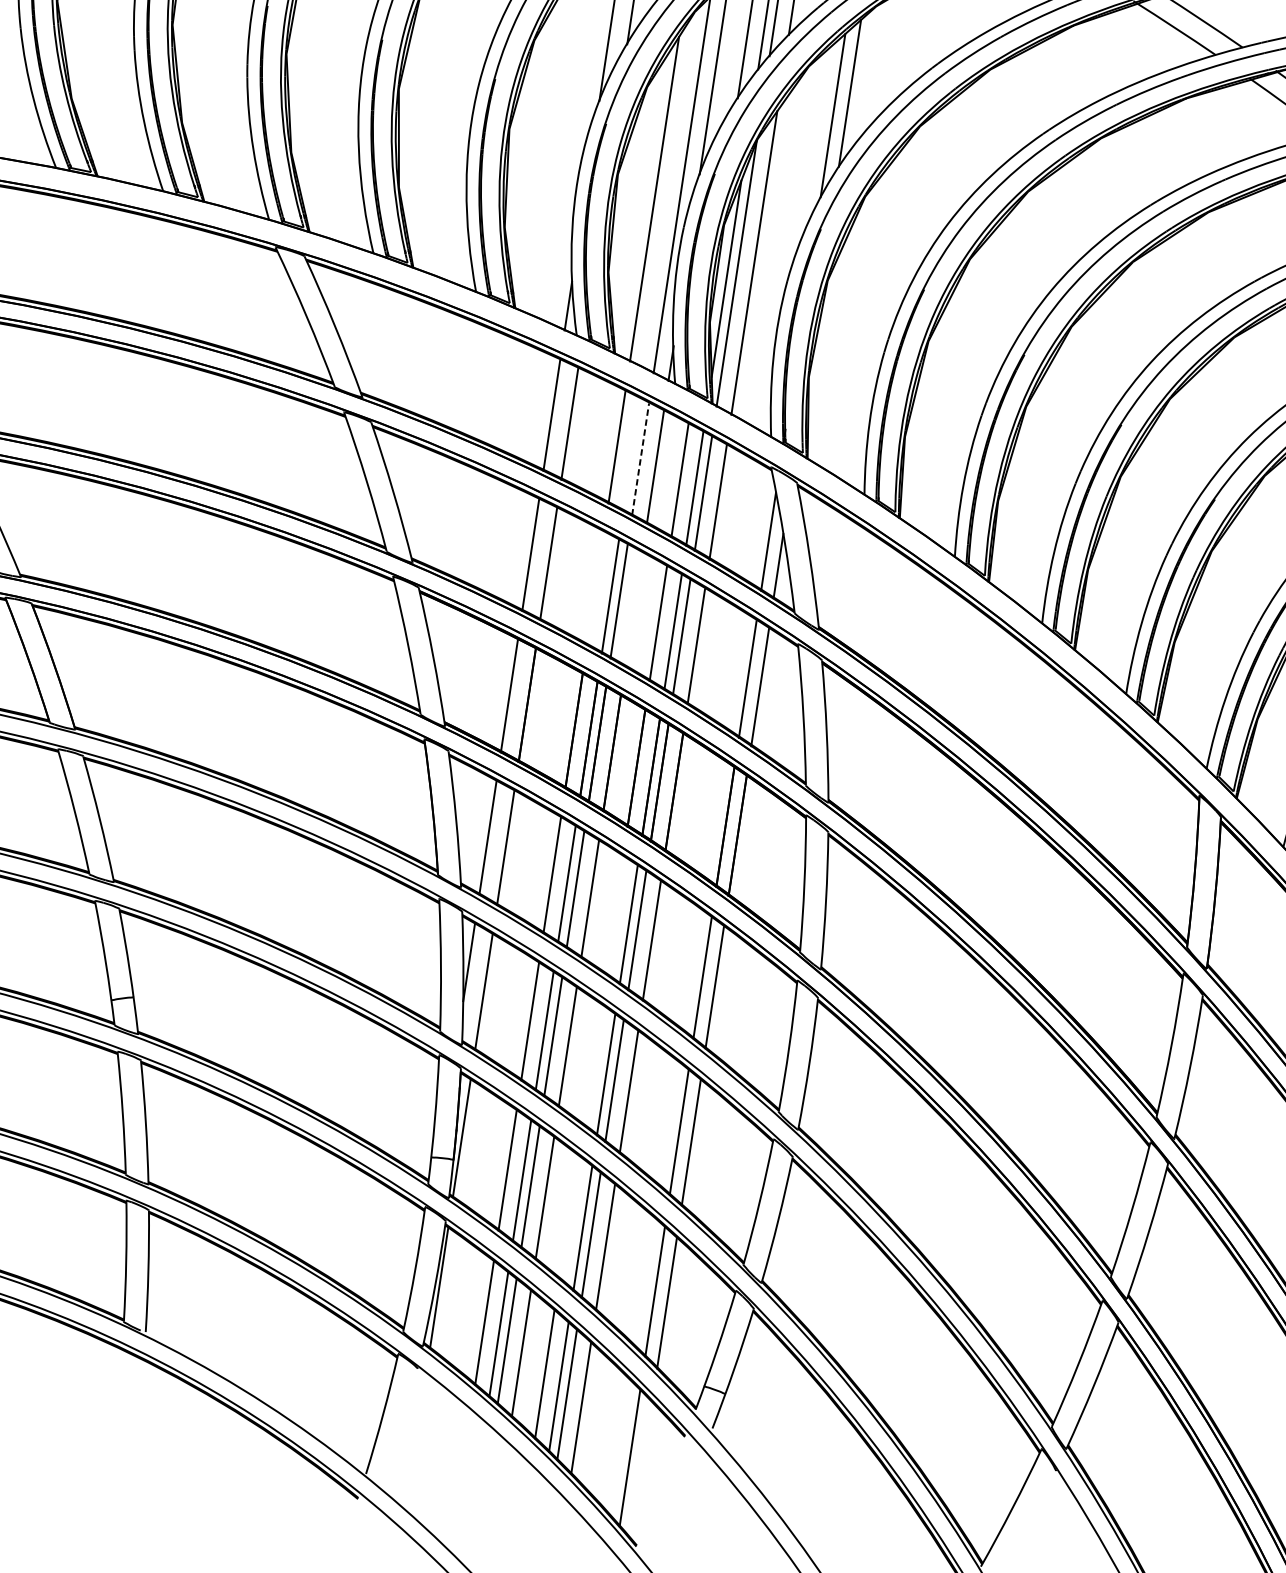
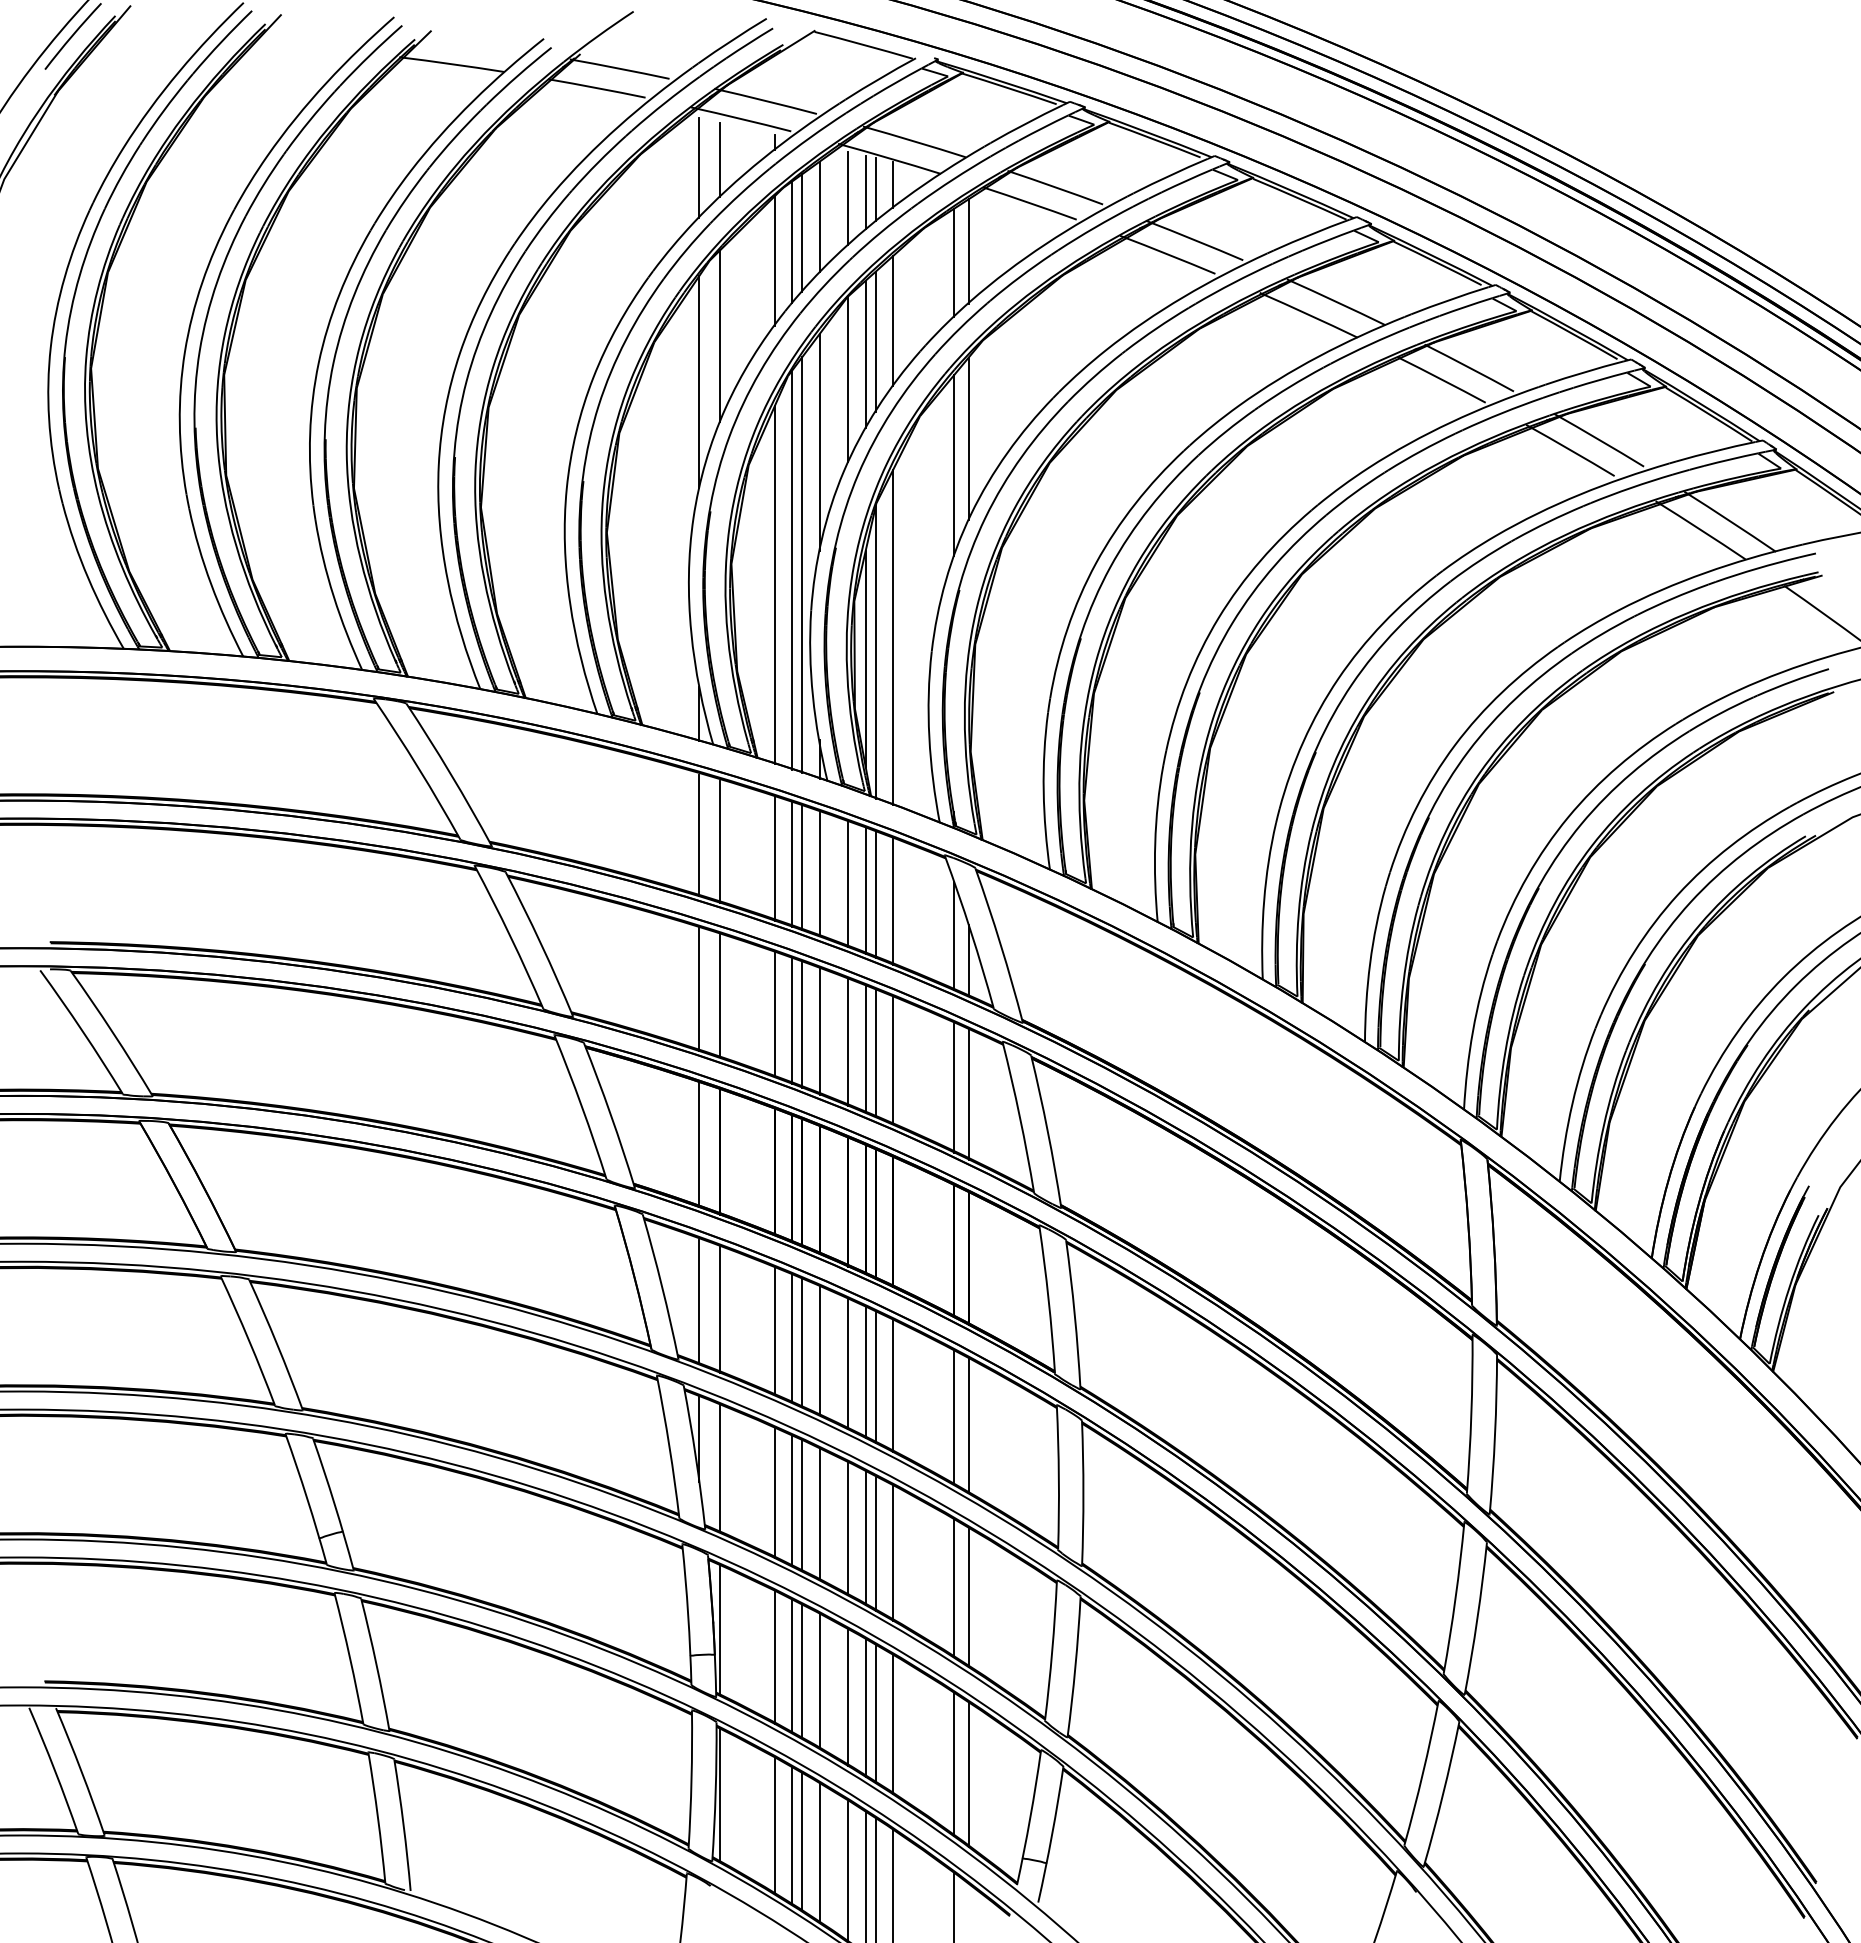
line: (672, 187) -> (792, 569), added
line: (632, 454) -> (792, 864), added
line: (640, 459) -> (802, 868), dashed -> solid
line: (595, 589) -> (774, 1015), added
line: (633, 609) -> (819, 1031), added
line: (614, 915) -> (848, 1364), added
line: (591, 1064) -> (848, 1529), added
line: (568, 1216) -> (848, 1697), added

